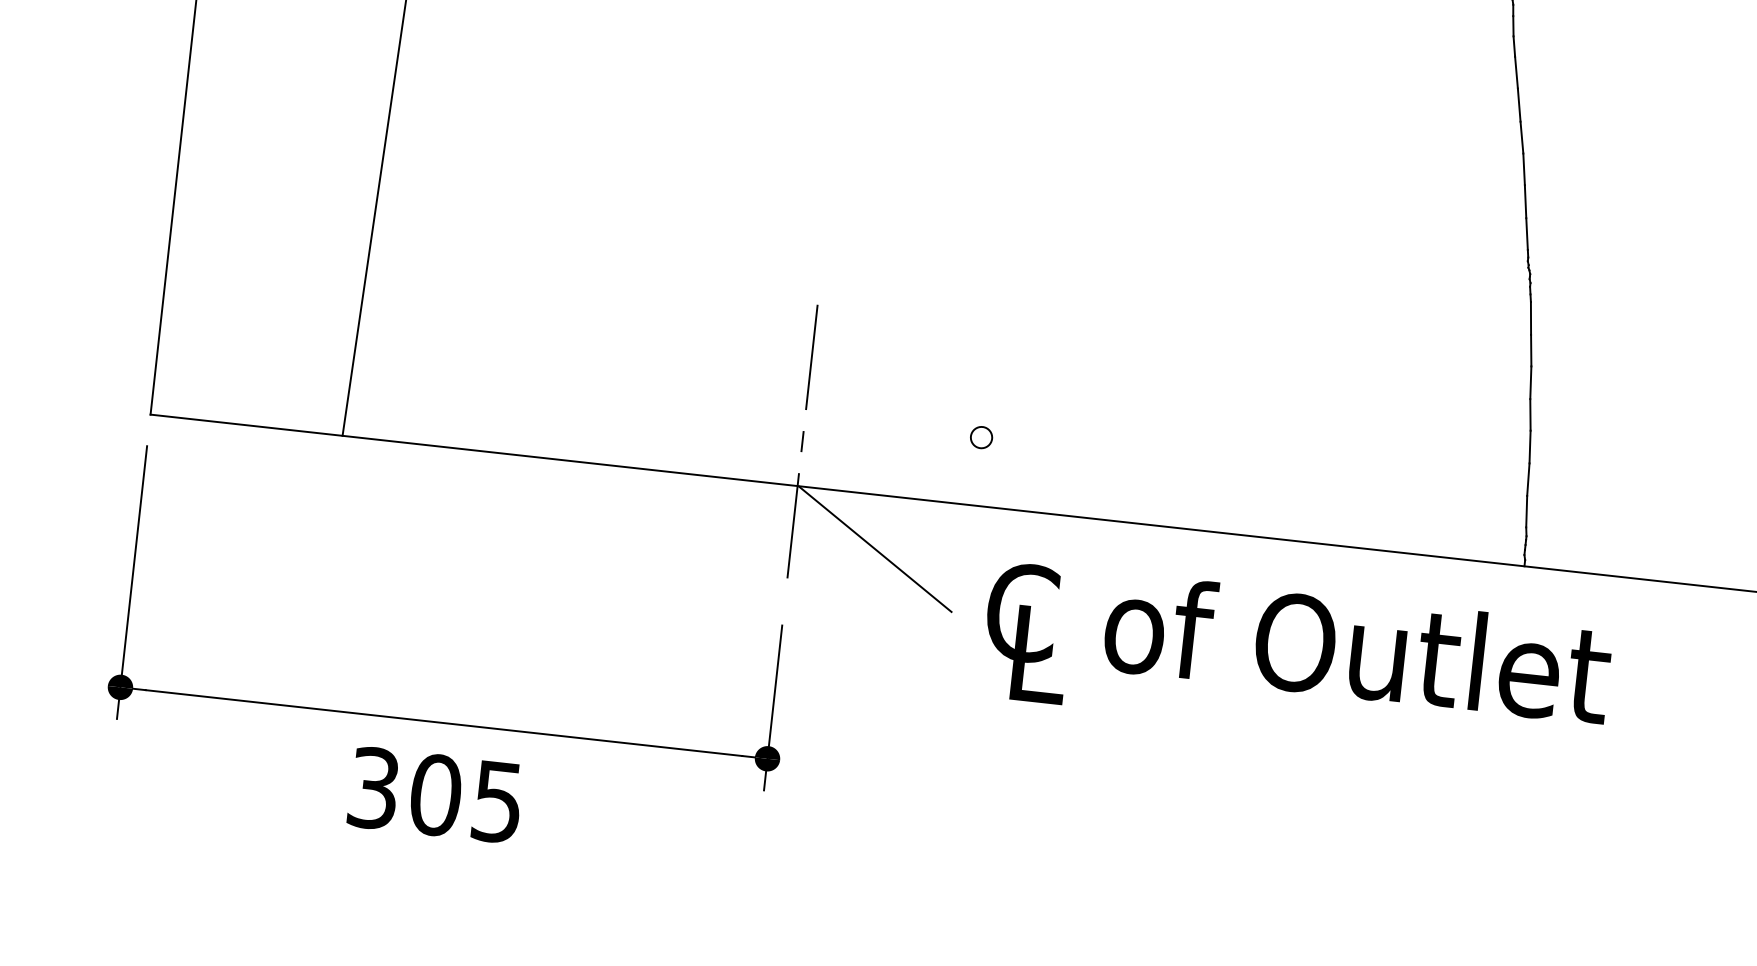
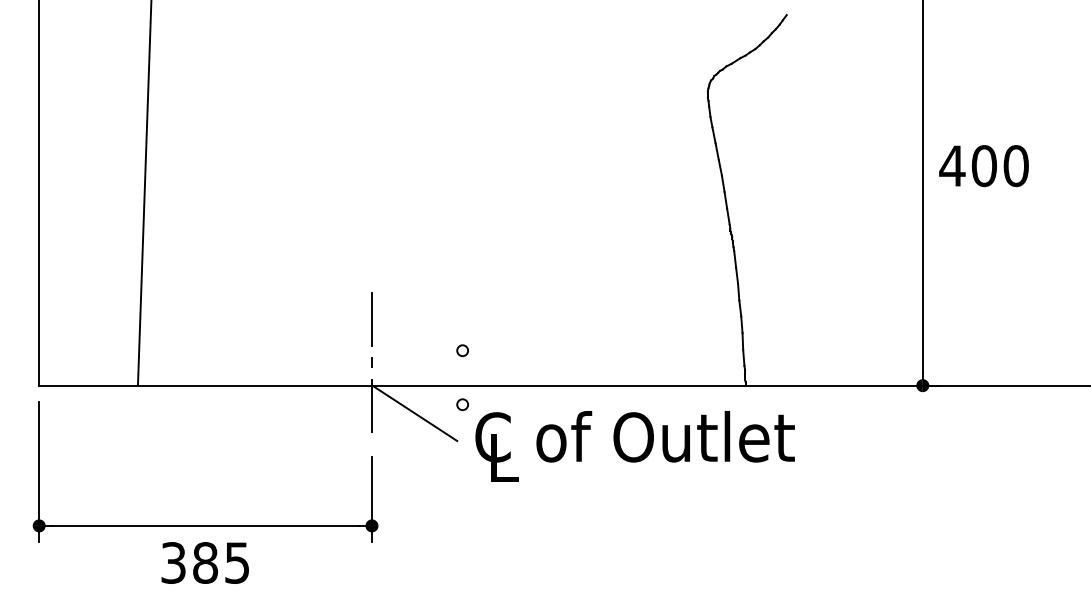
part: (969, 542) -> (462, 404), added
text: (435, 794) -> (205, 562), 305 -> 385

